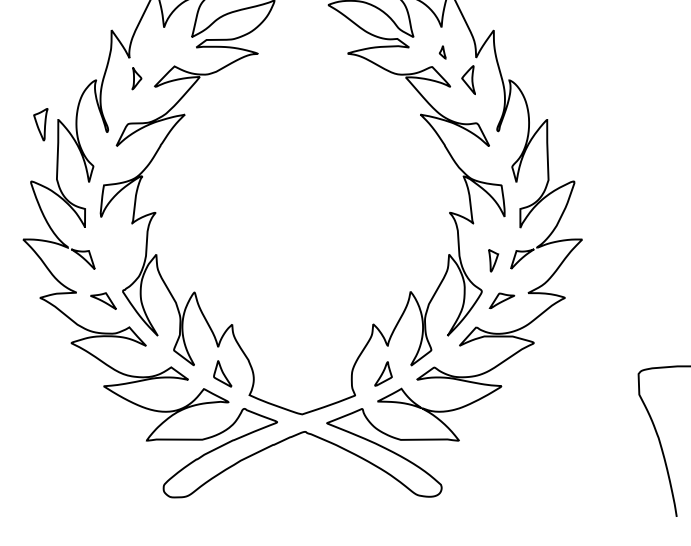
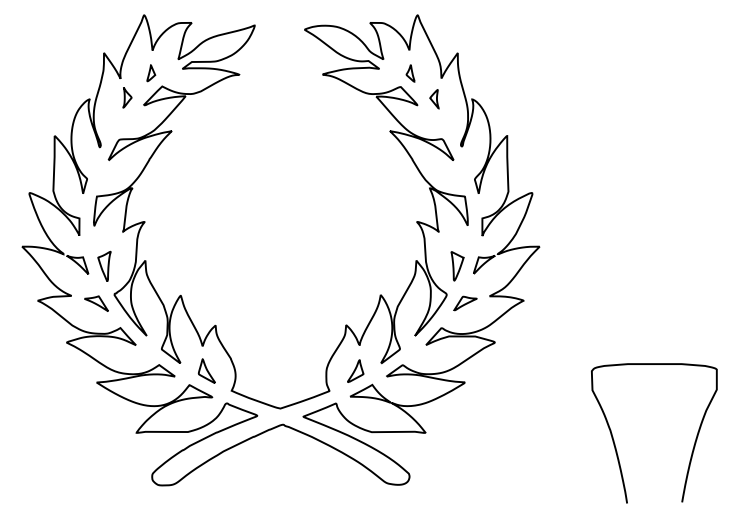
part: (162, 52) -> (151, 73), added
part: (442, 52) -> (410, 73), size x1.43
part: (468, 80) -> (434, 99), size x0.71
part: (40, 123) -> (104, 265), moved
part: (493, 260) -> (457, 266), size x1.43

